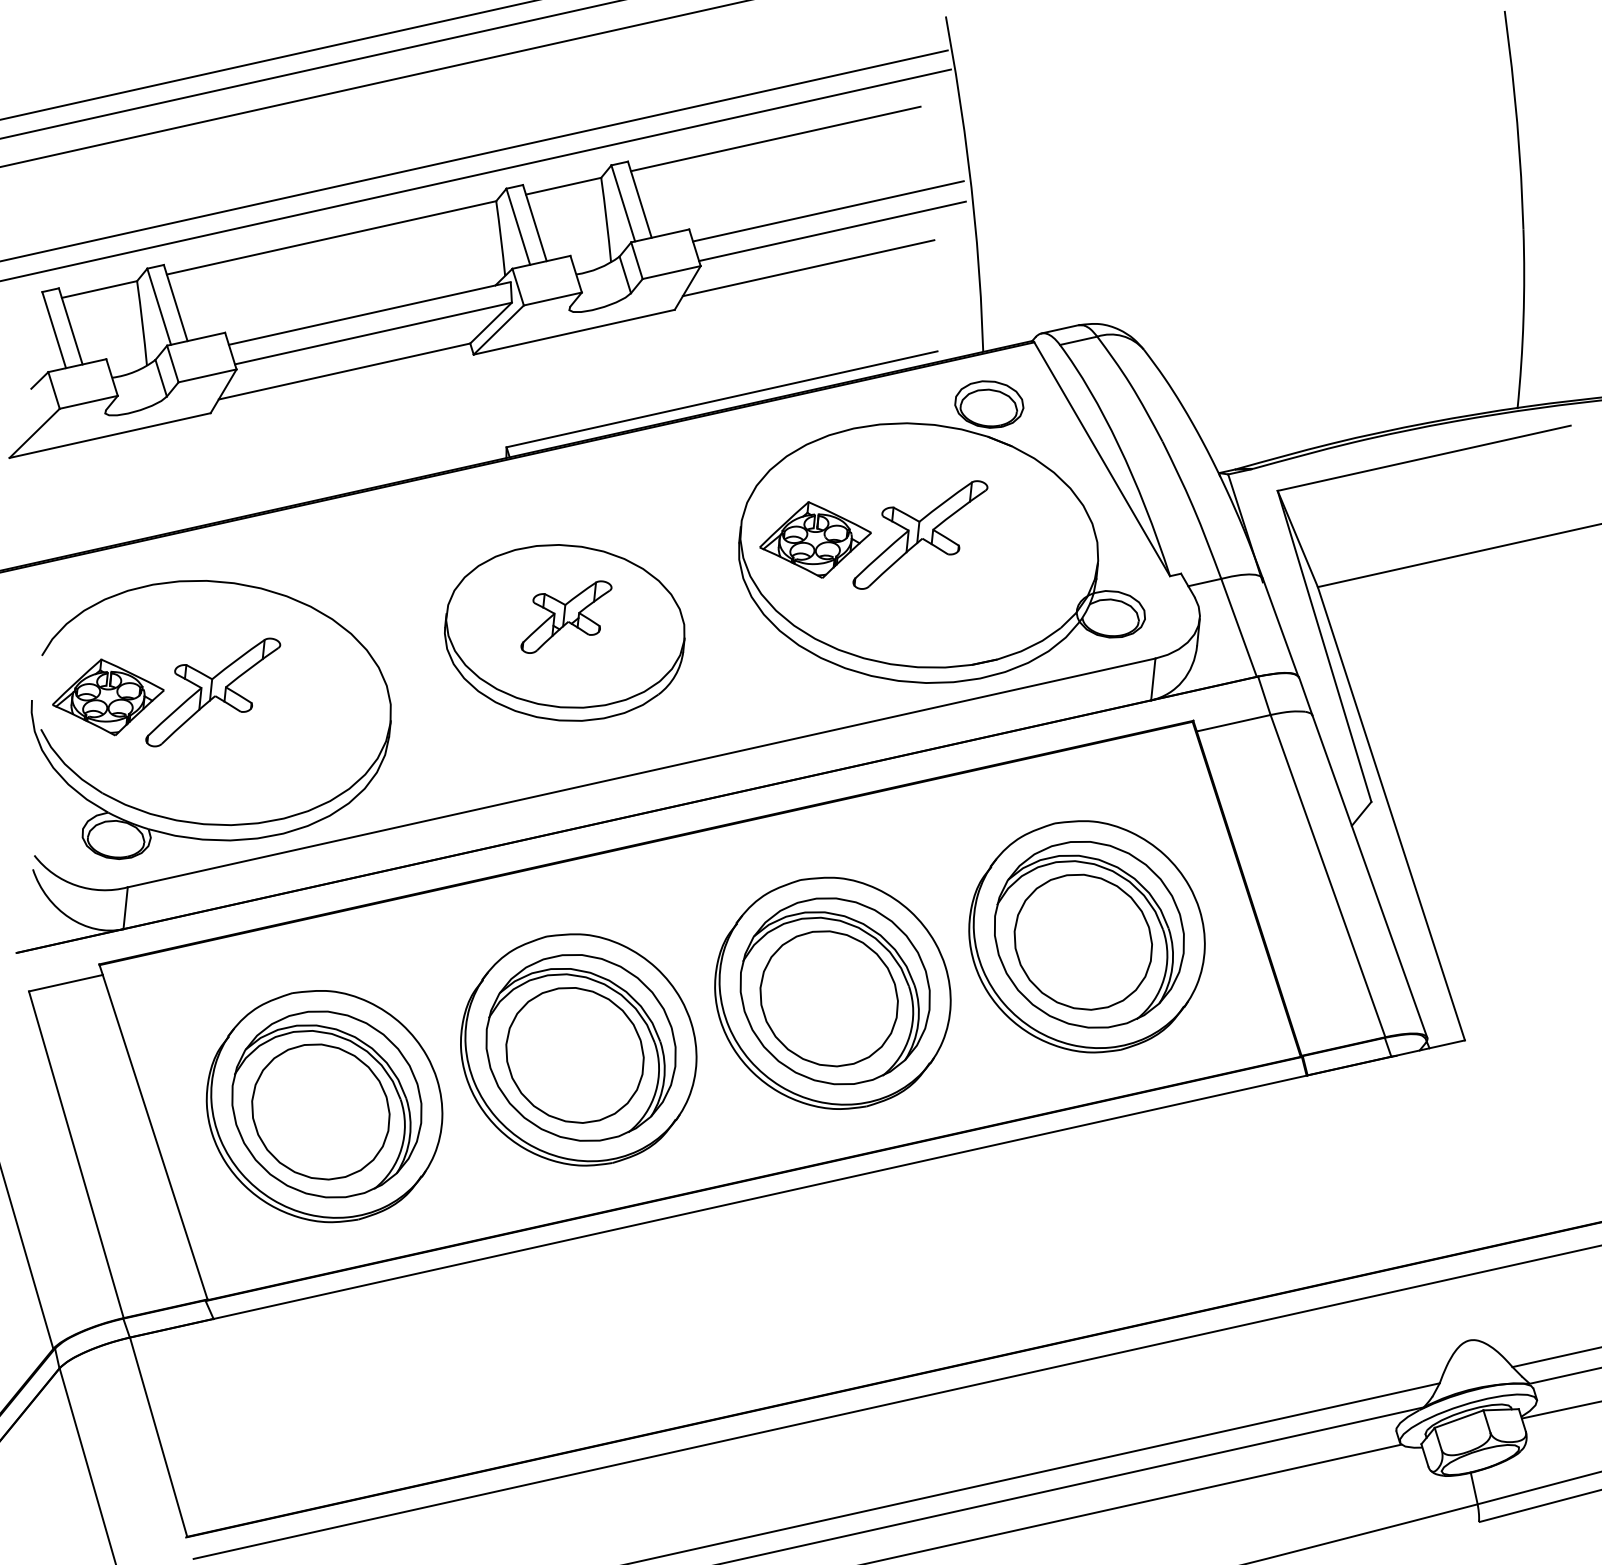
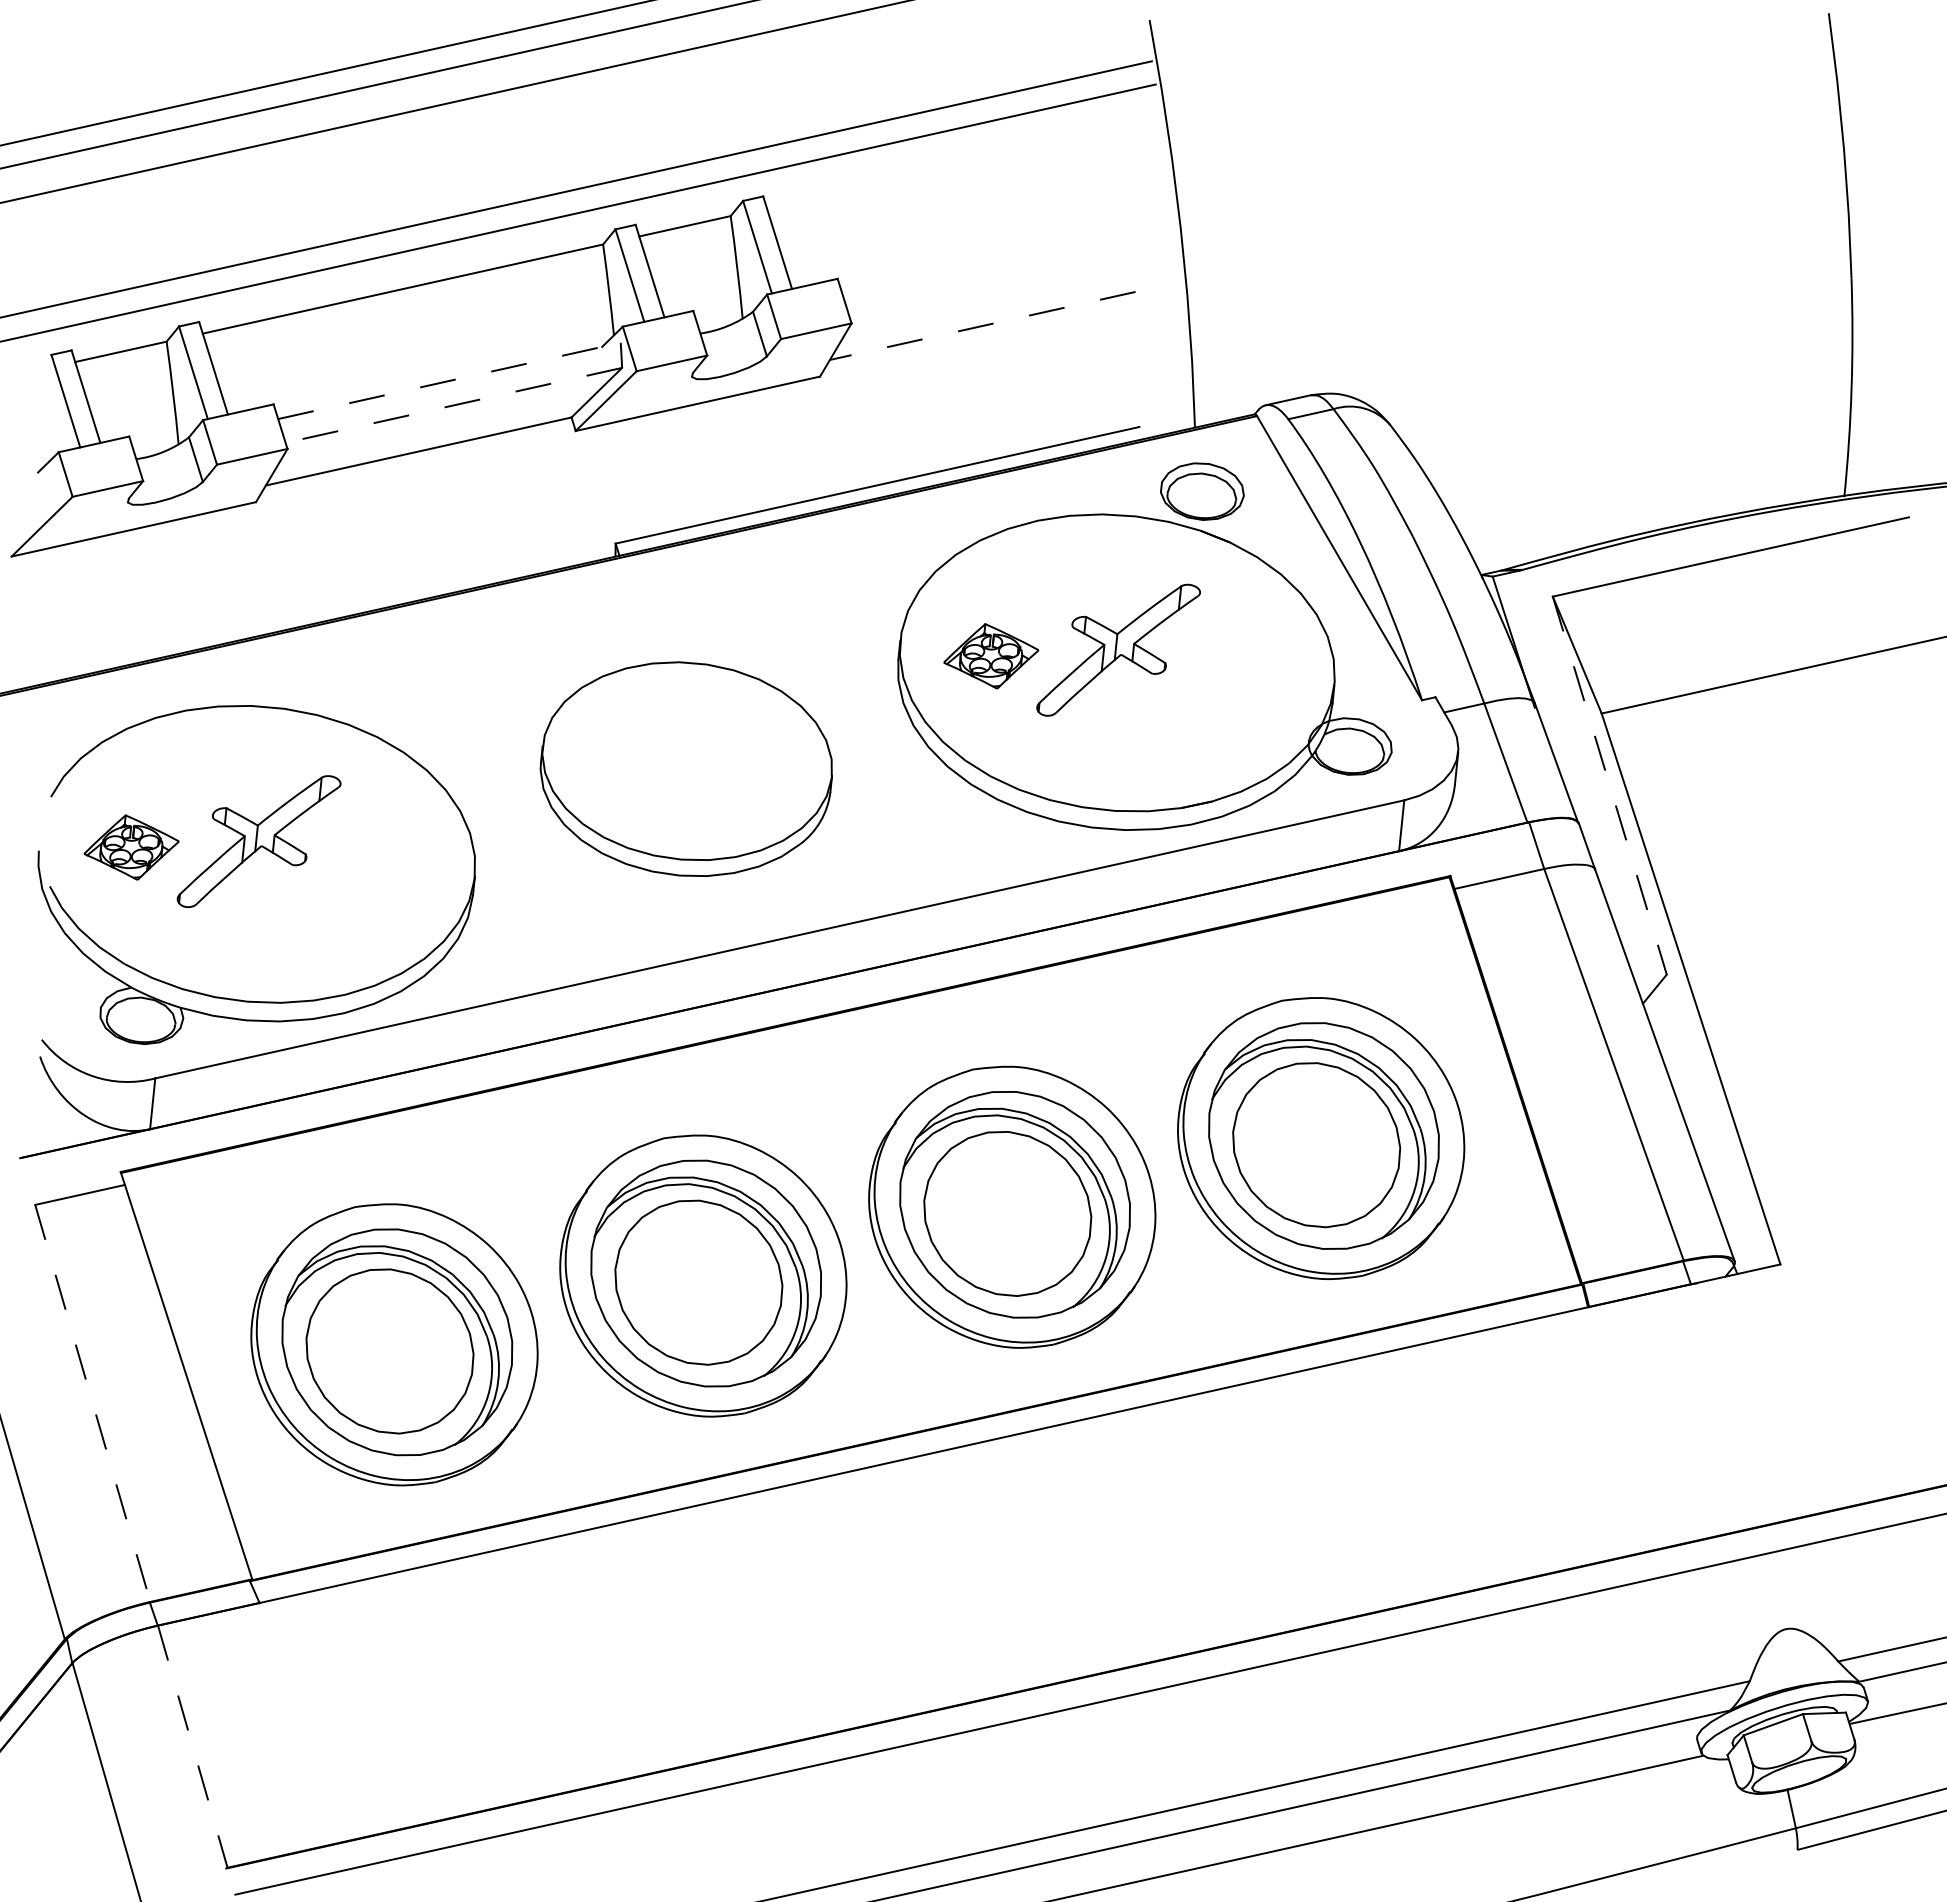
line: (775, 138) -> (942, 168), removed
line: (828, 211) -> (1006, 256), removed
line: (832, 231) -> (1011, 281), removed
line: (808, 267) -> (982, 325), solid -> dashed
line: (369, 313) -> (449, 380), solid -> dashed
line: (373, 333) -> (453, 405), solid -> dashed
part: (815, 540) -> (991, 656), size x0.7
part: (566, 616) -> (688, 749), removed
line: (1324, 647) -> (1609, 786), solid -> dashed
part: (108, 697) -> (131, 847), size x0.7
line: (76, 1154) -> (92, 1403), solid -> dashed
line: (158, 1437) -> (192, 1746), solid -> dashed

